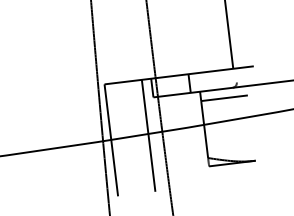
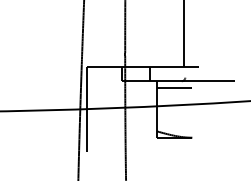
line: (148, 135) -> (114, 109), removed

